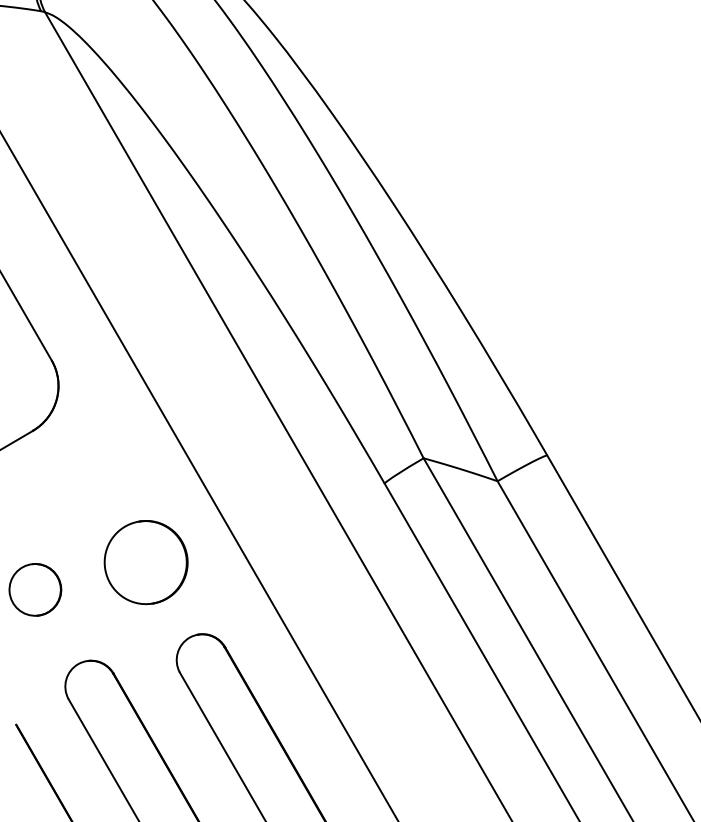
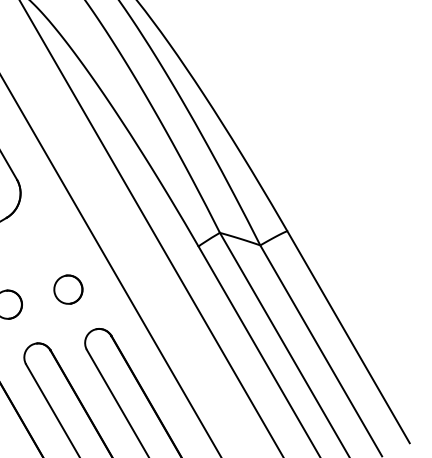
part: (146, 562) -> (68, 289), size x0.62

